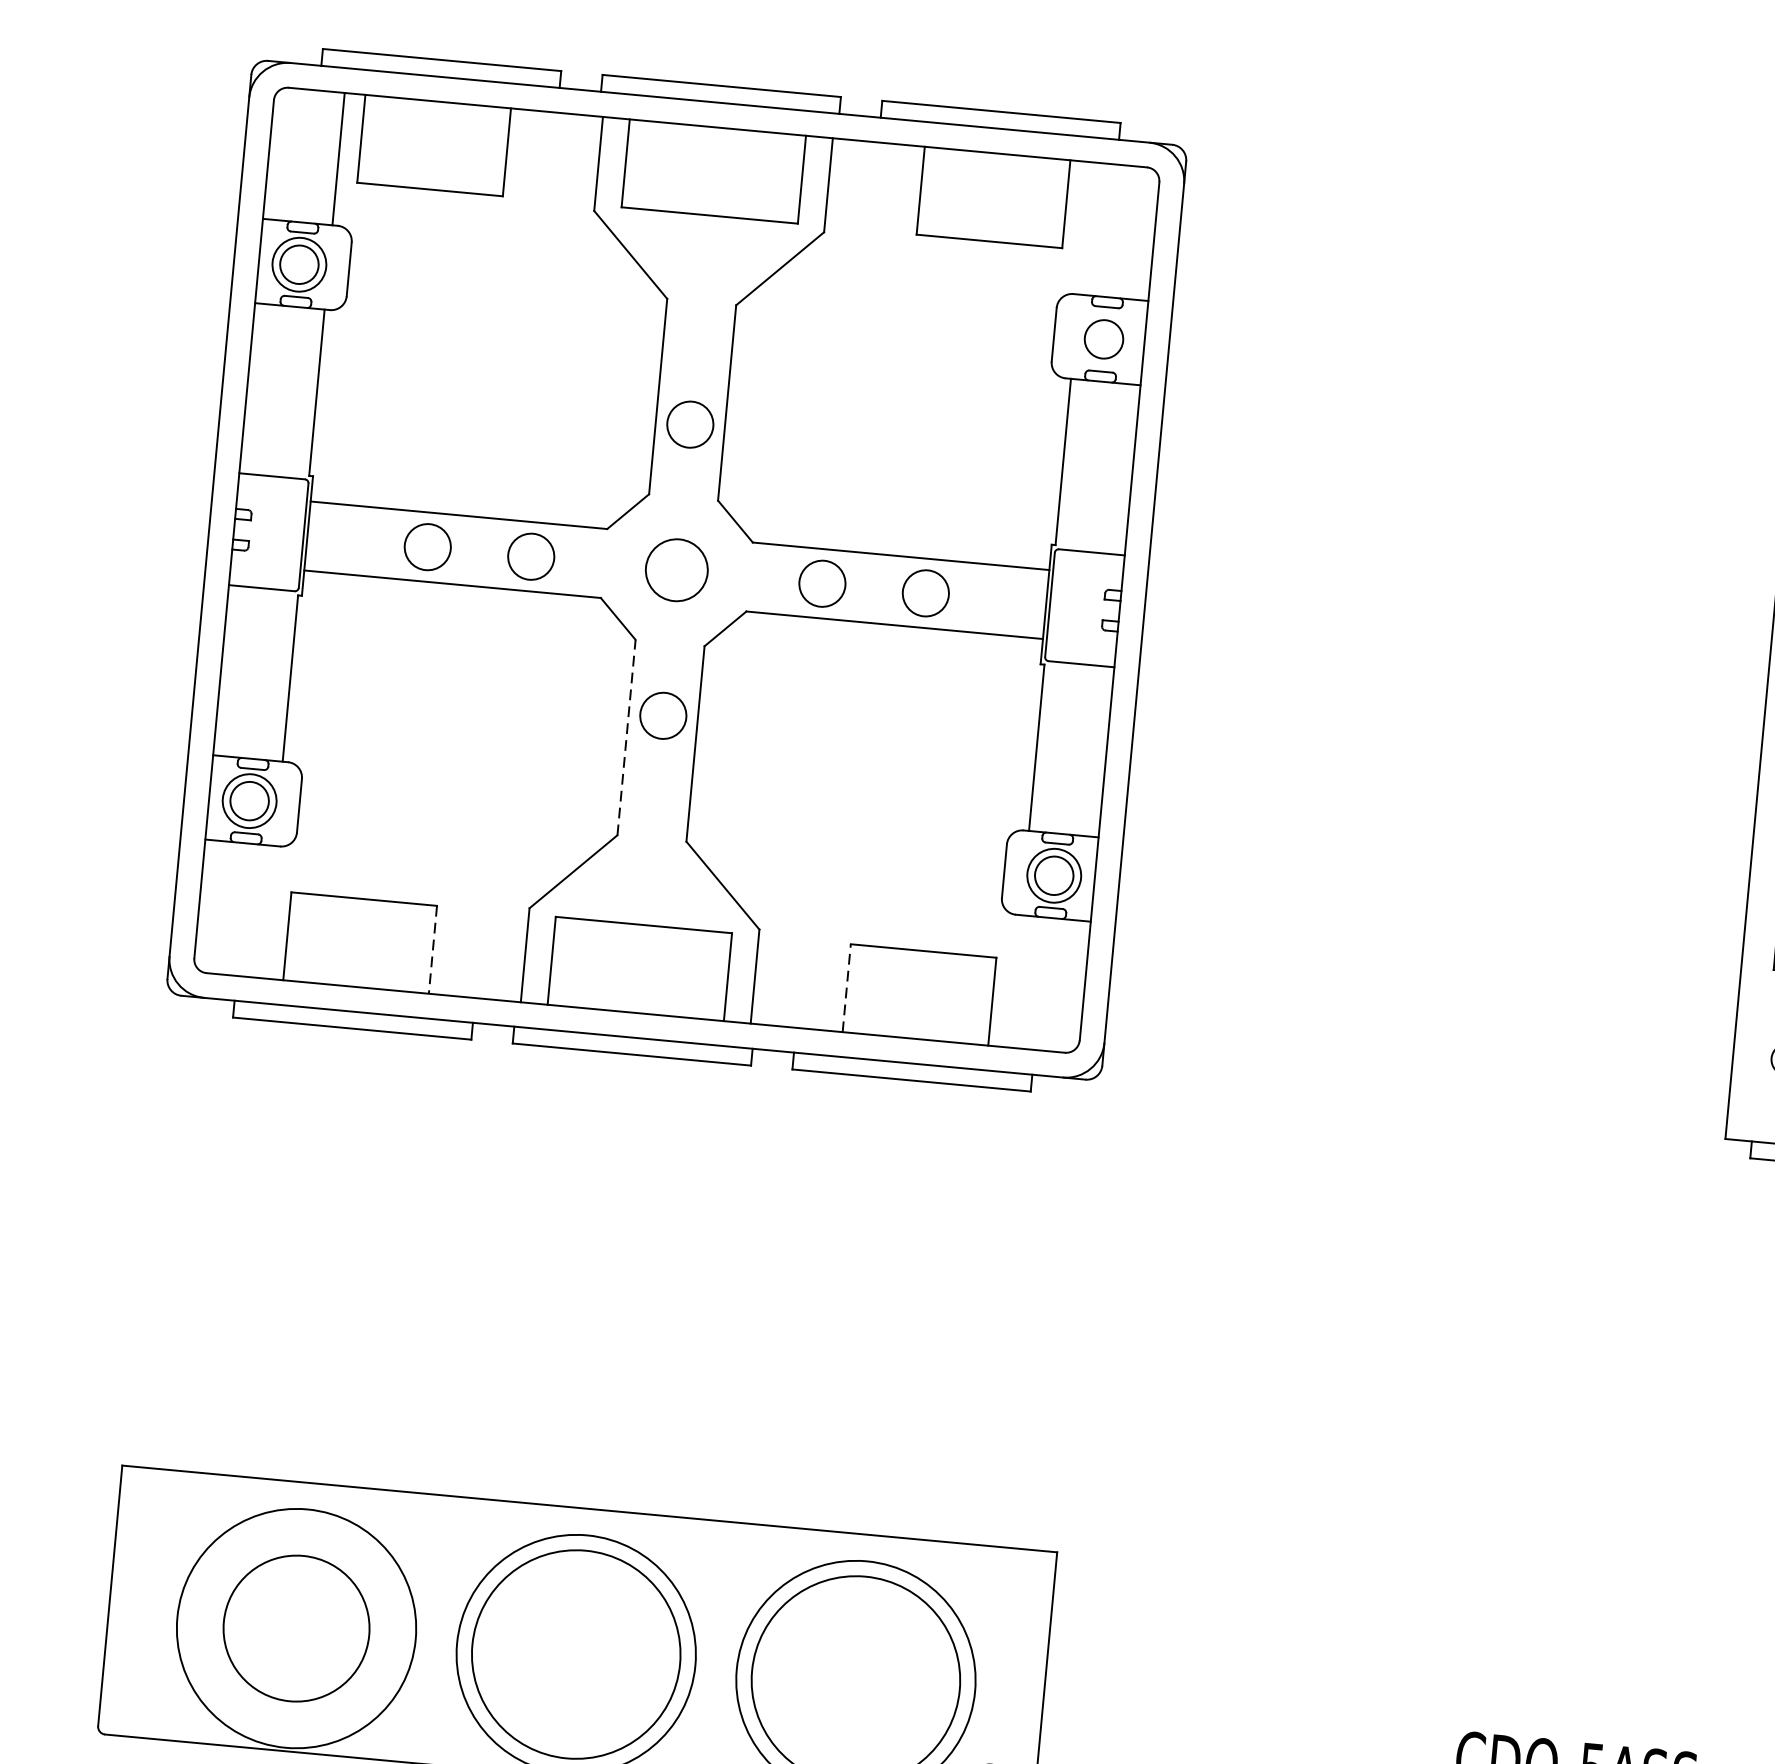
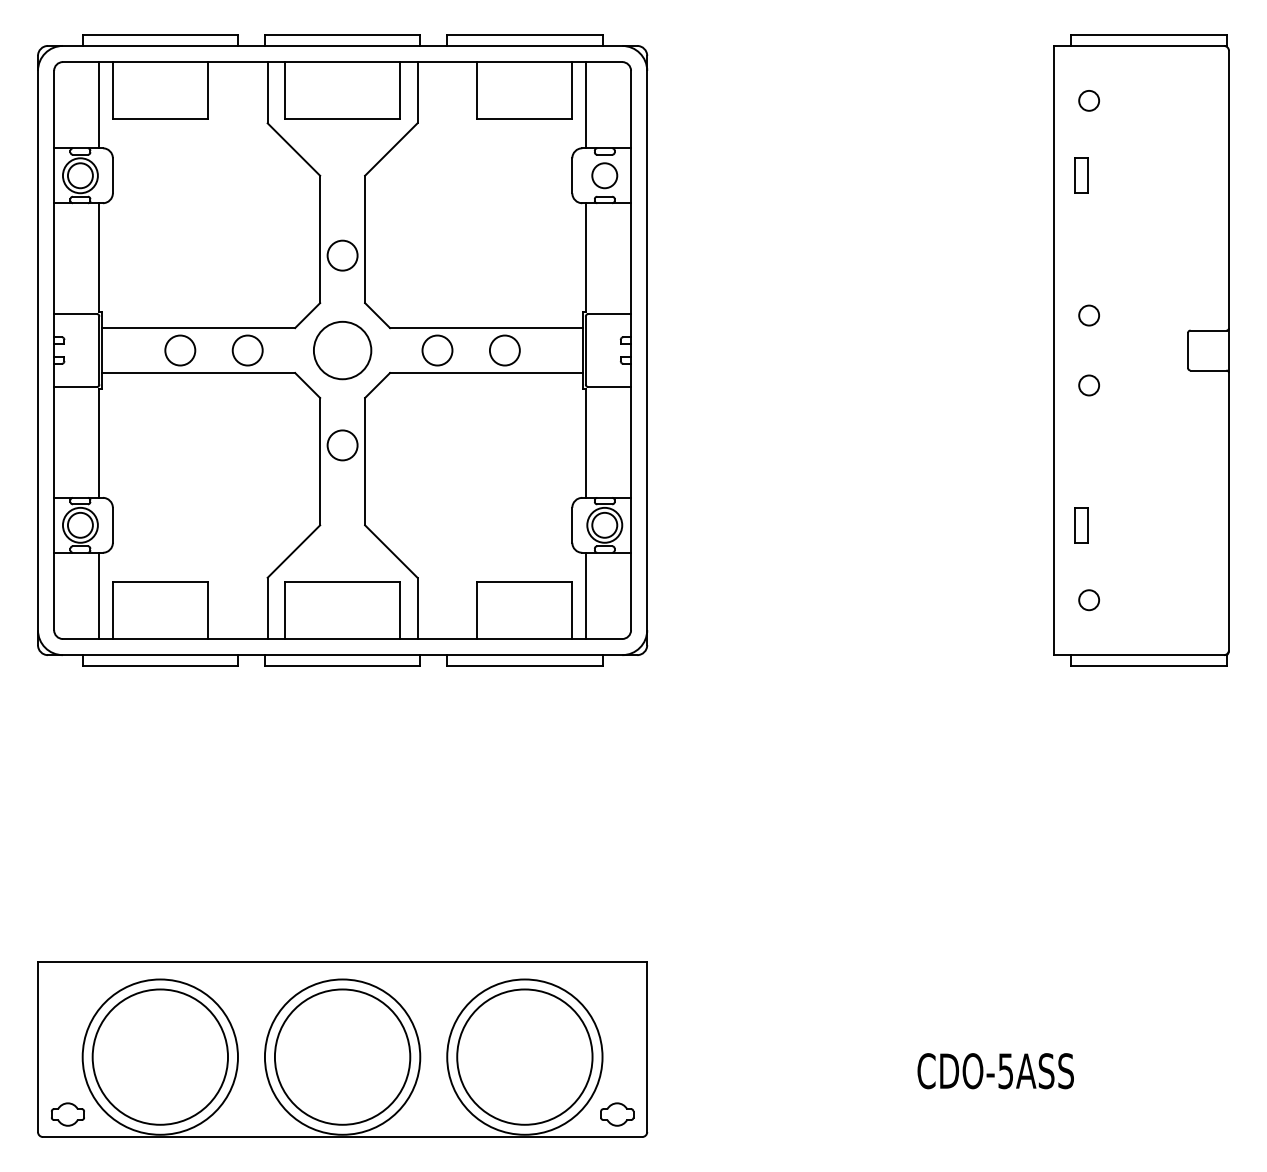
line: (1084, 228) -> (585, 105), added
circle: (676, 570) -> (342, 350), size x1.43
line: (627, 737) -> (320, 461), dashed -> solid
line: (268, 911) -> (99, 595), added
line: (432, 949) -> (207, 610), dashed -> solid
line: (1014, 980) -> (585, 595), added
line: (846, 988) -> (477, 610), dashed -> solid
circle: (296, 1627) -> (160, 1056), size x1.43
part: (145, 1703) -> (67, 1114), added

